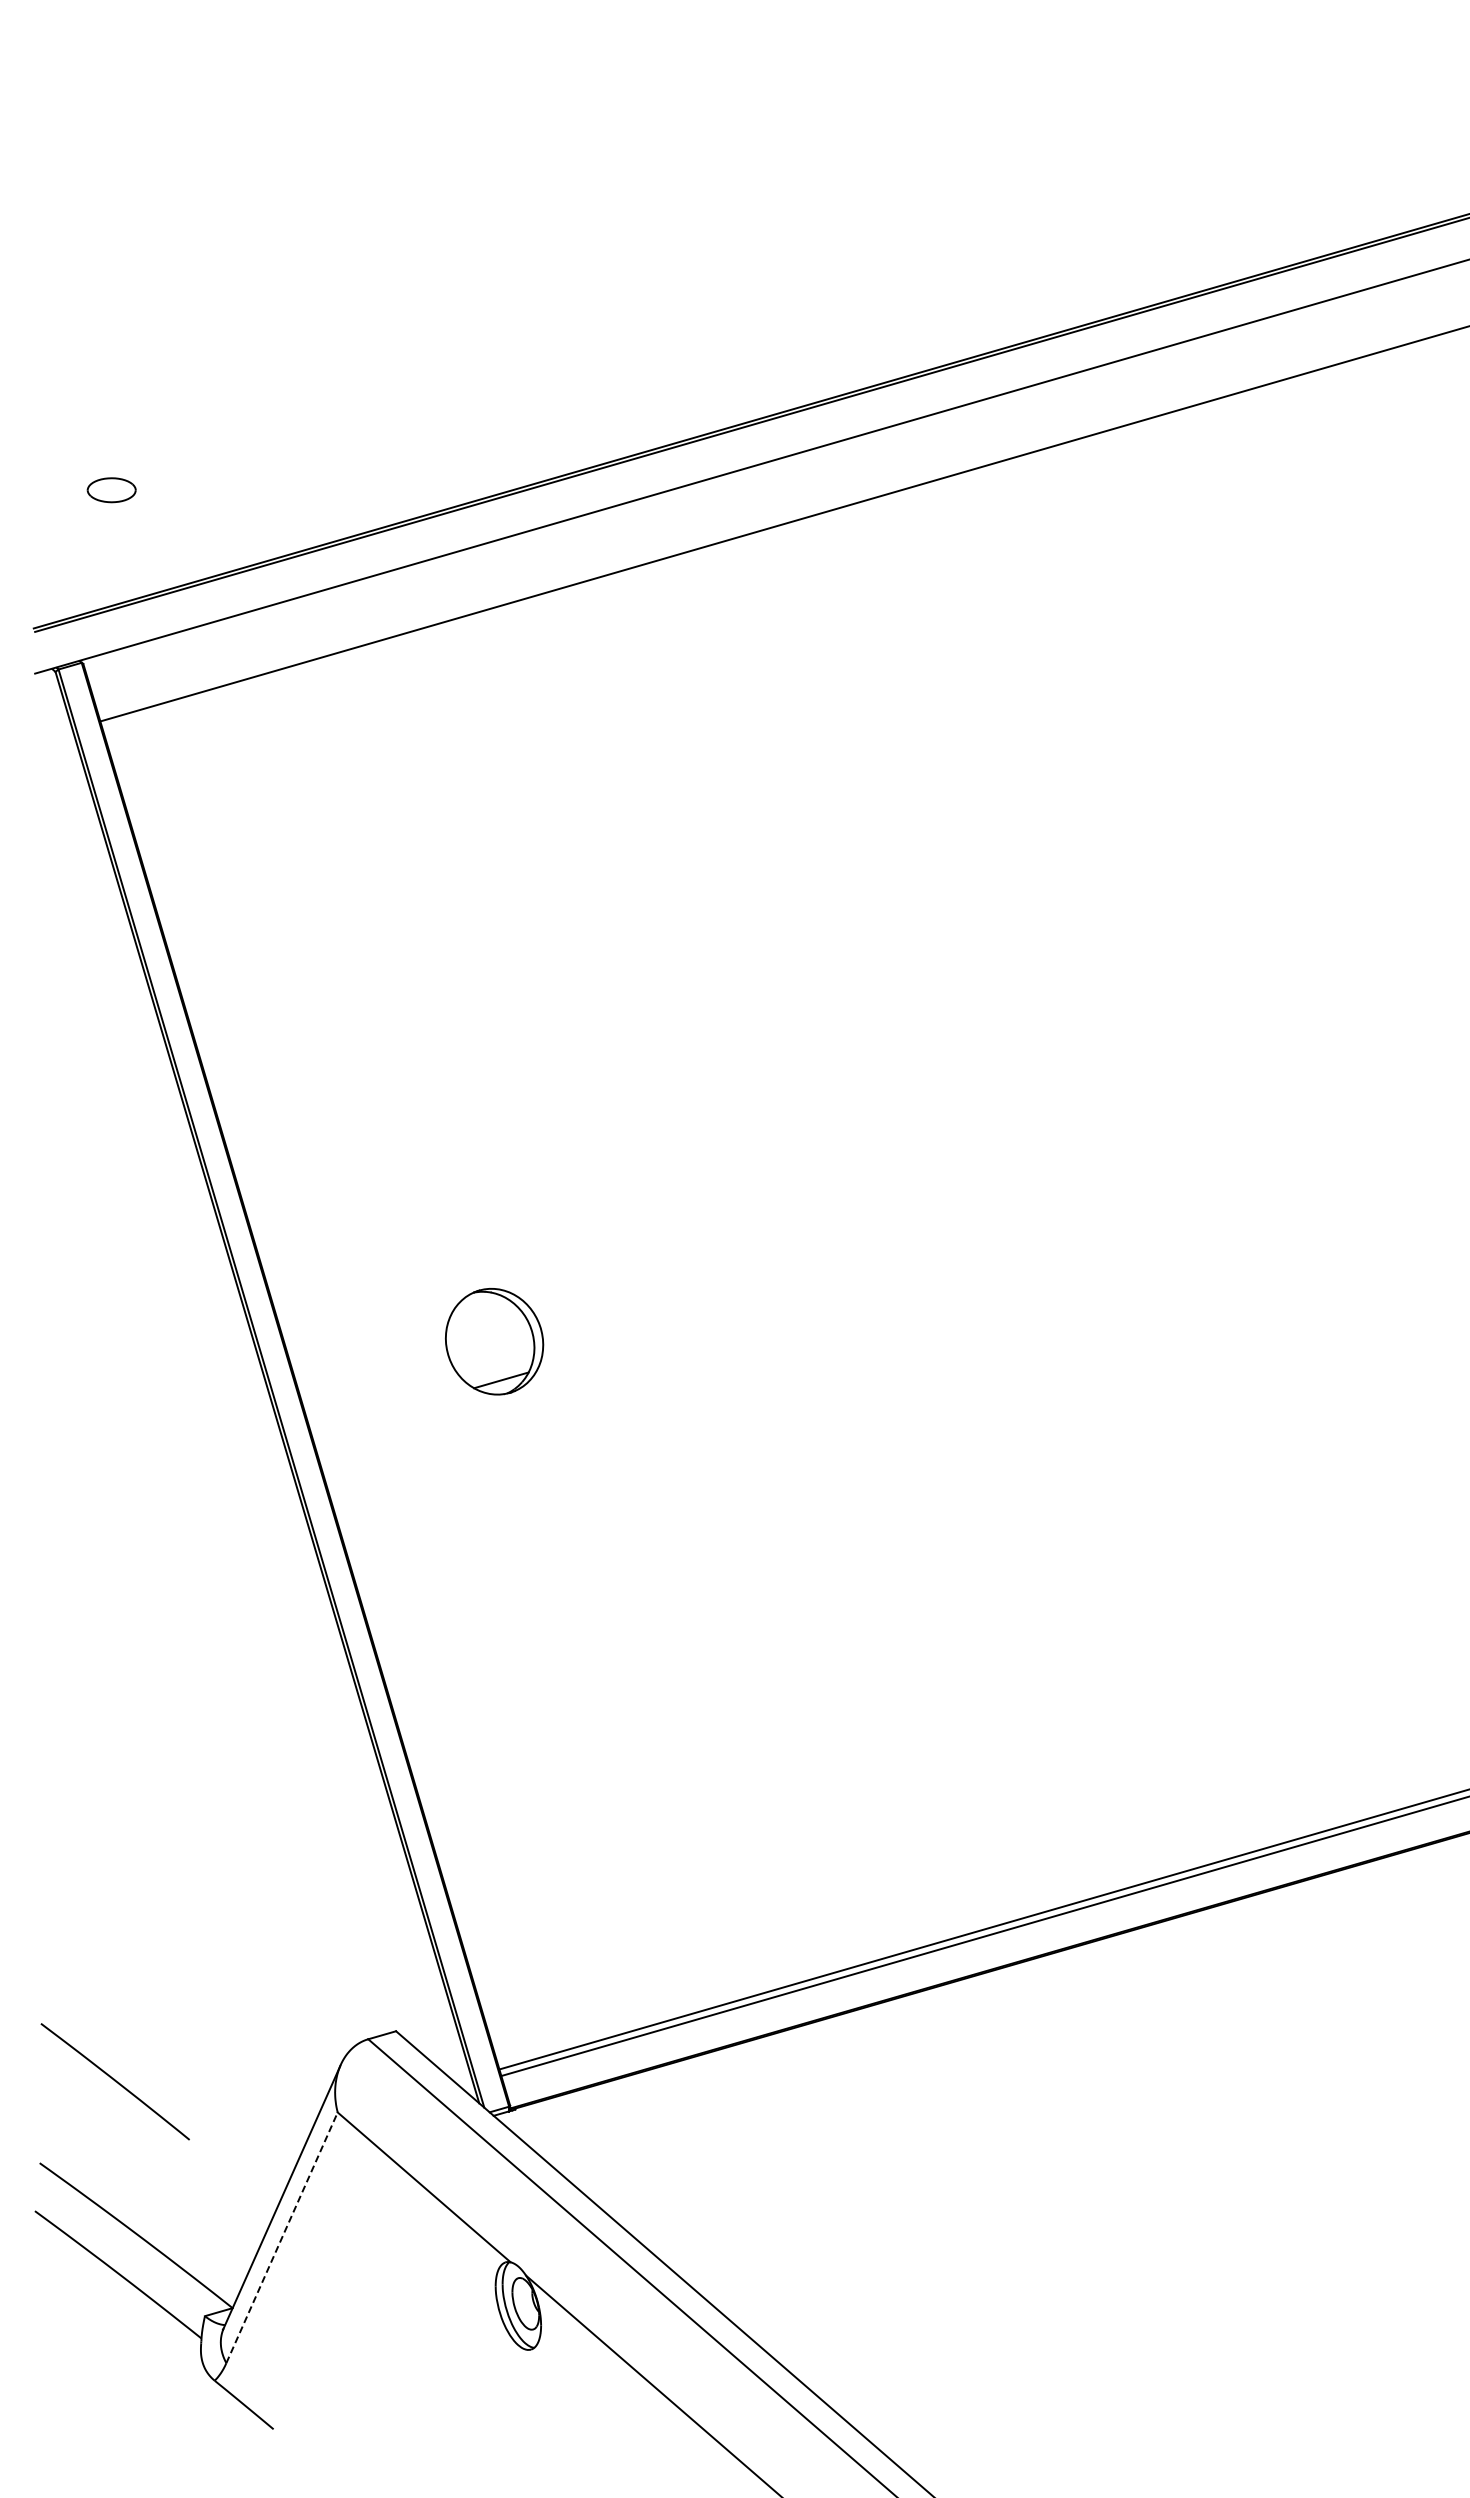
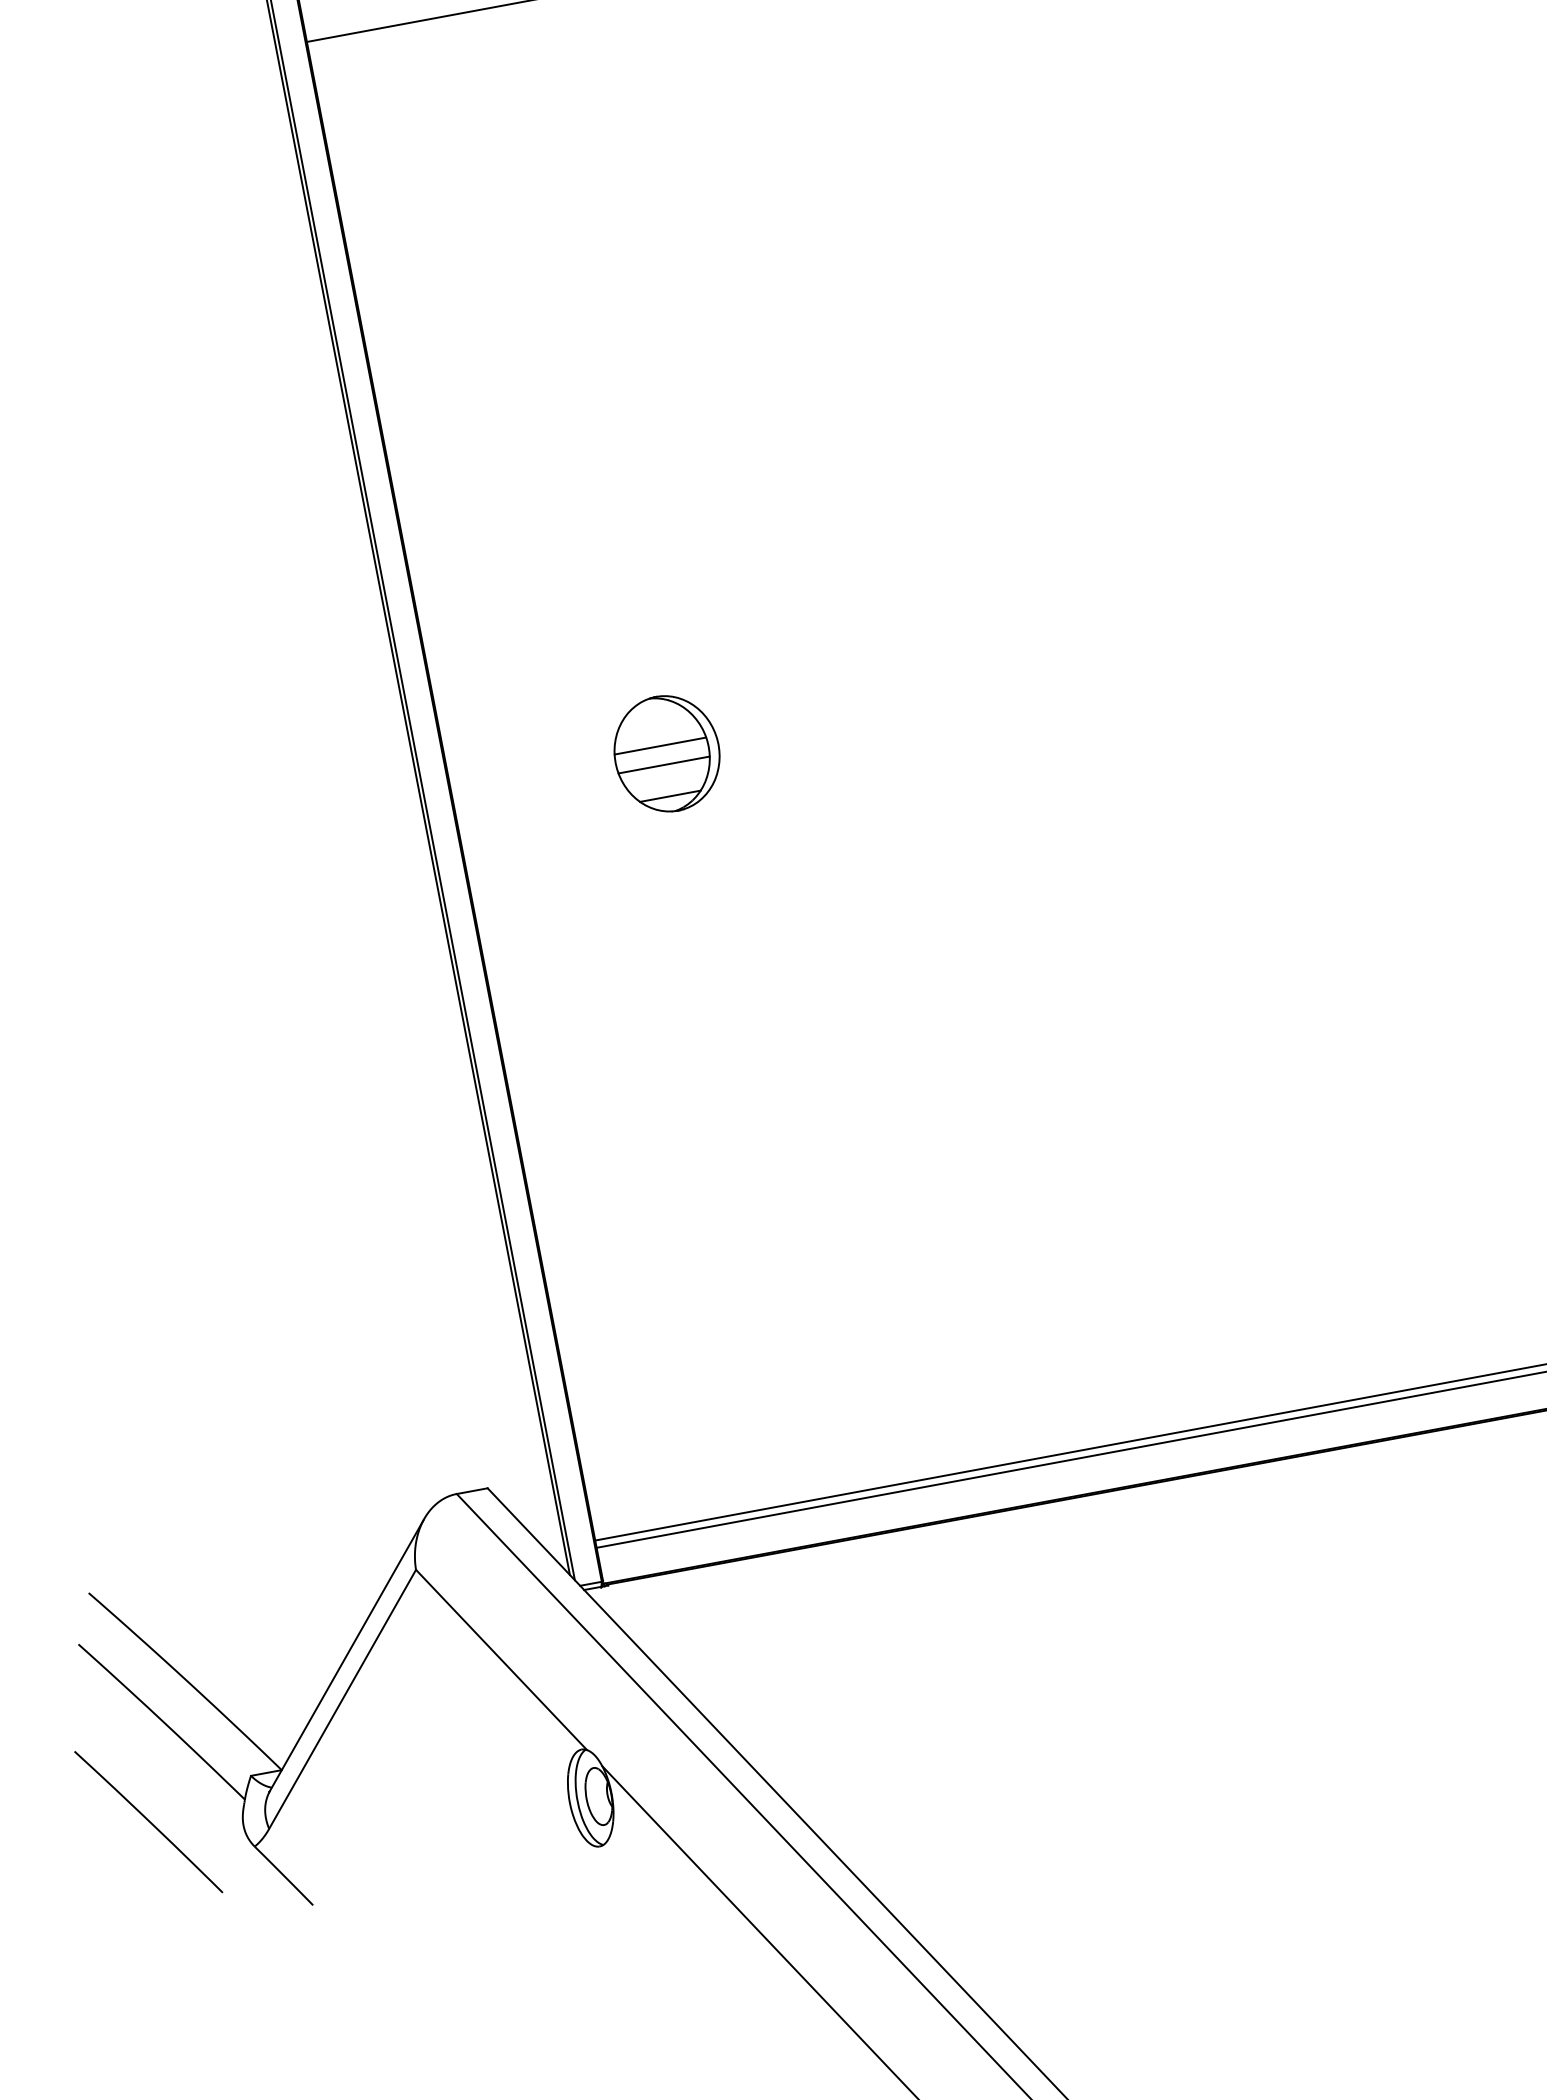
line: (487, 1335) -> (660, 746), added
line: (492, 1352) -> (663, 765), added
line: (114, 2081) -> (147, 1821), moved
line: (282, 2237) -> (343, 1699), dashed -> solid

